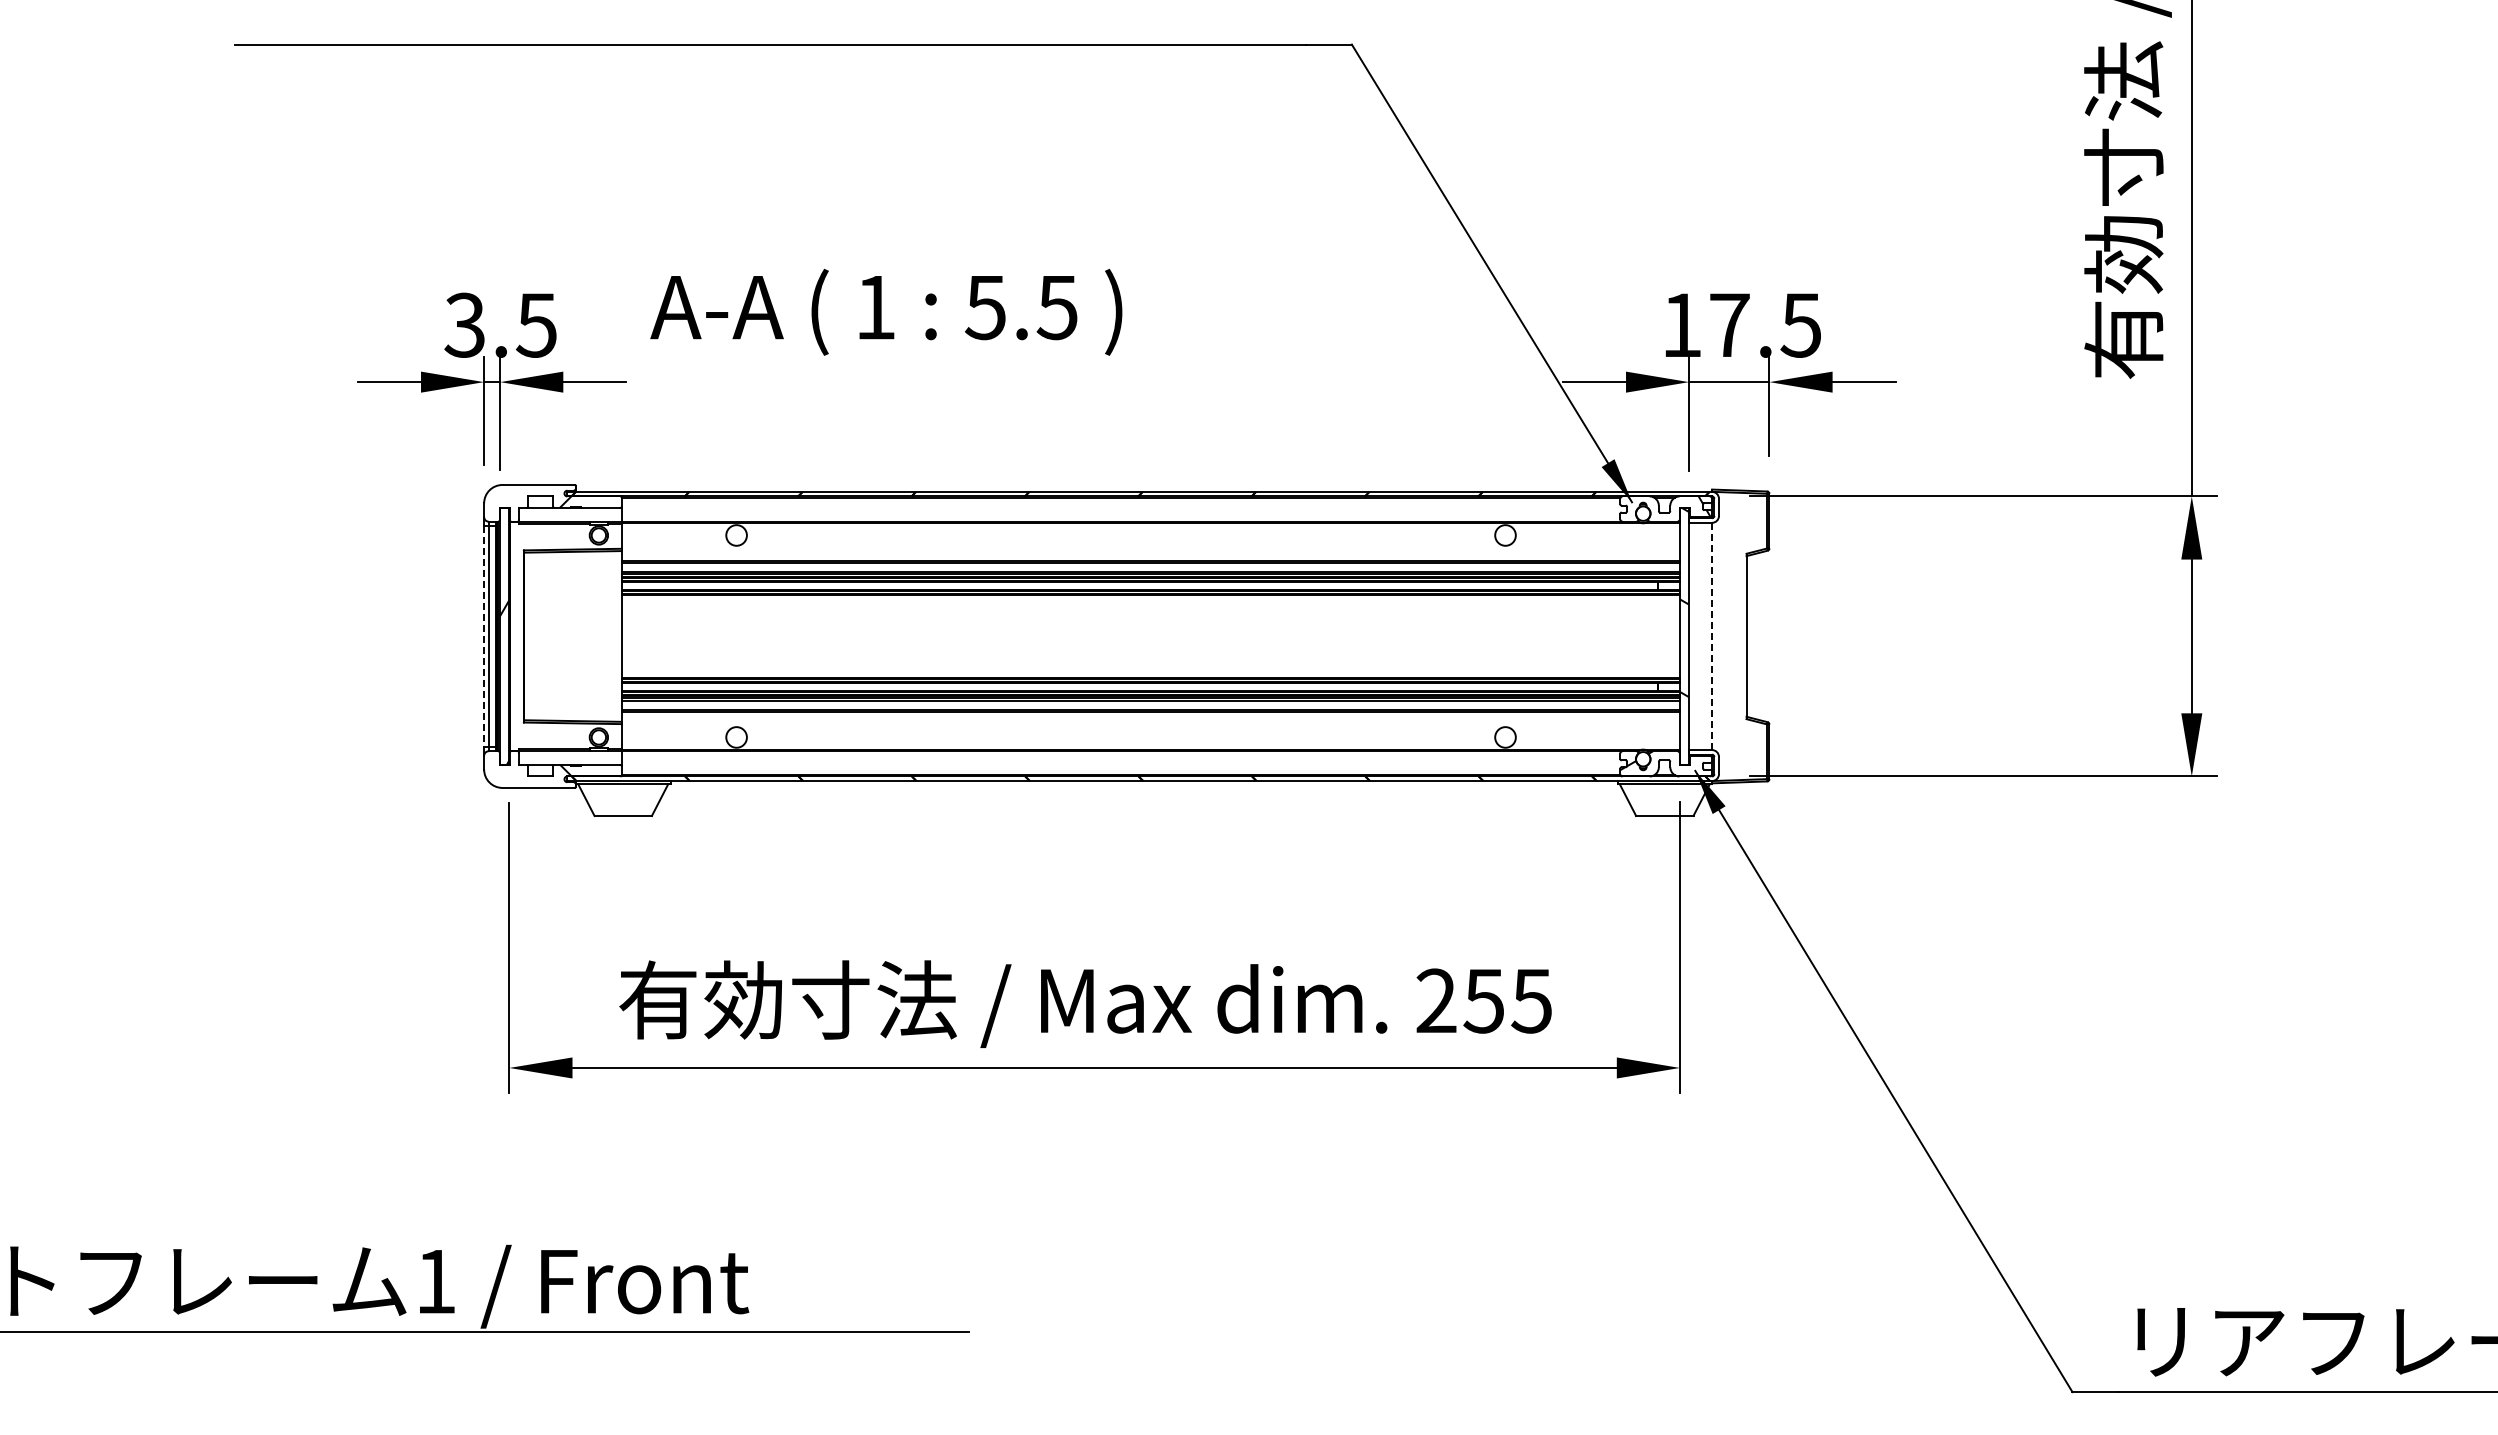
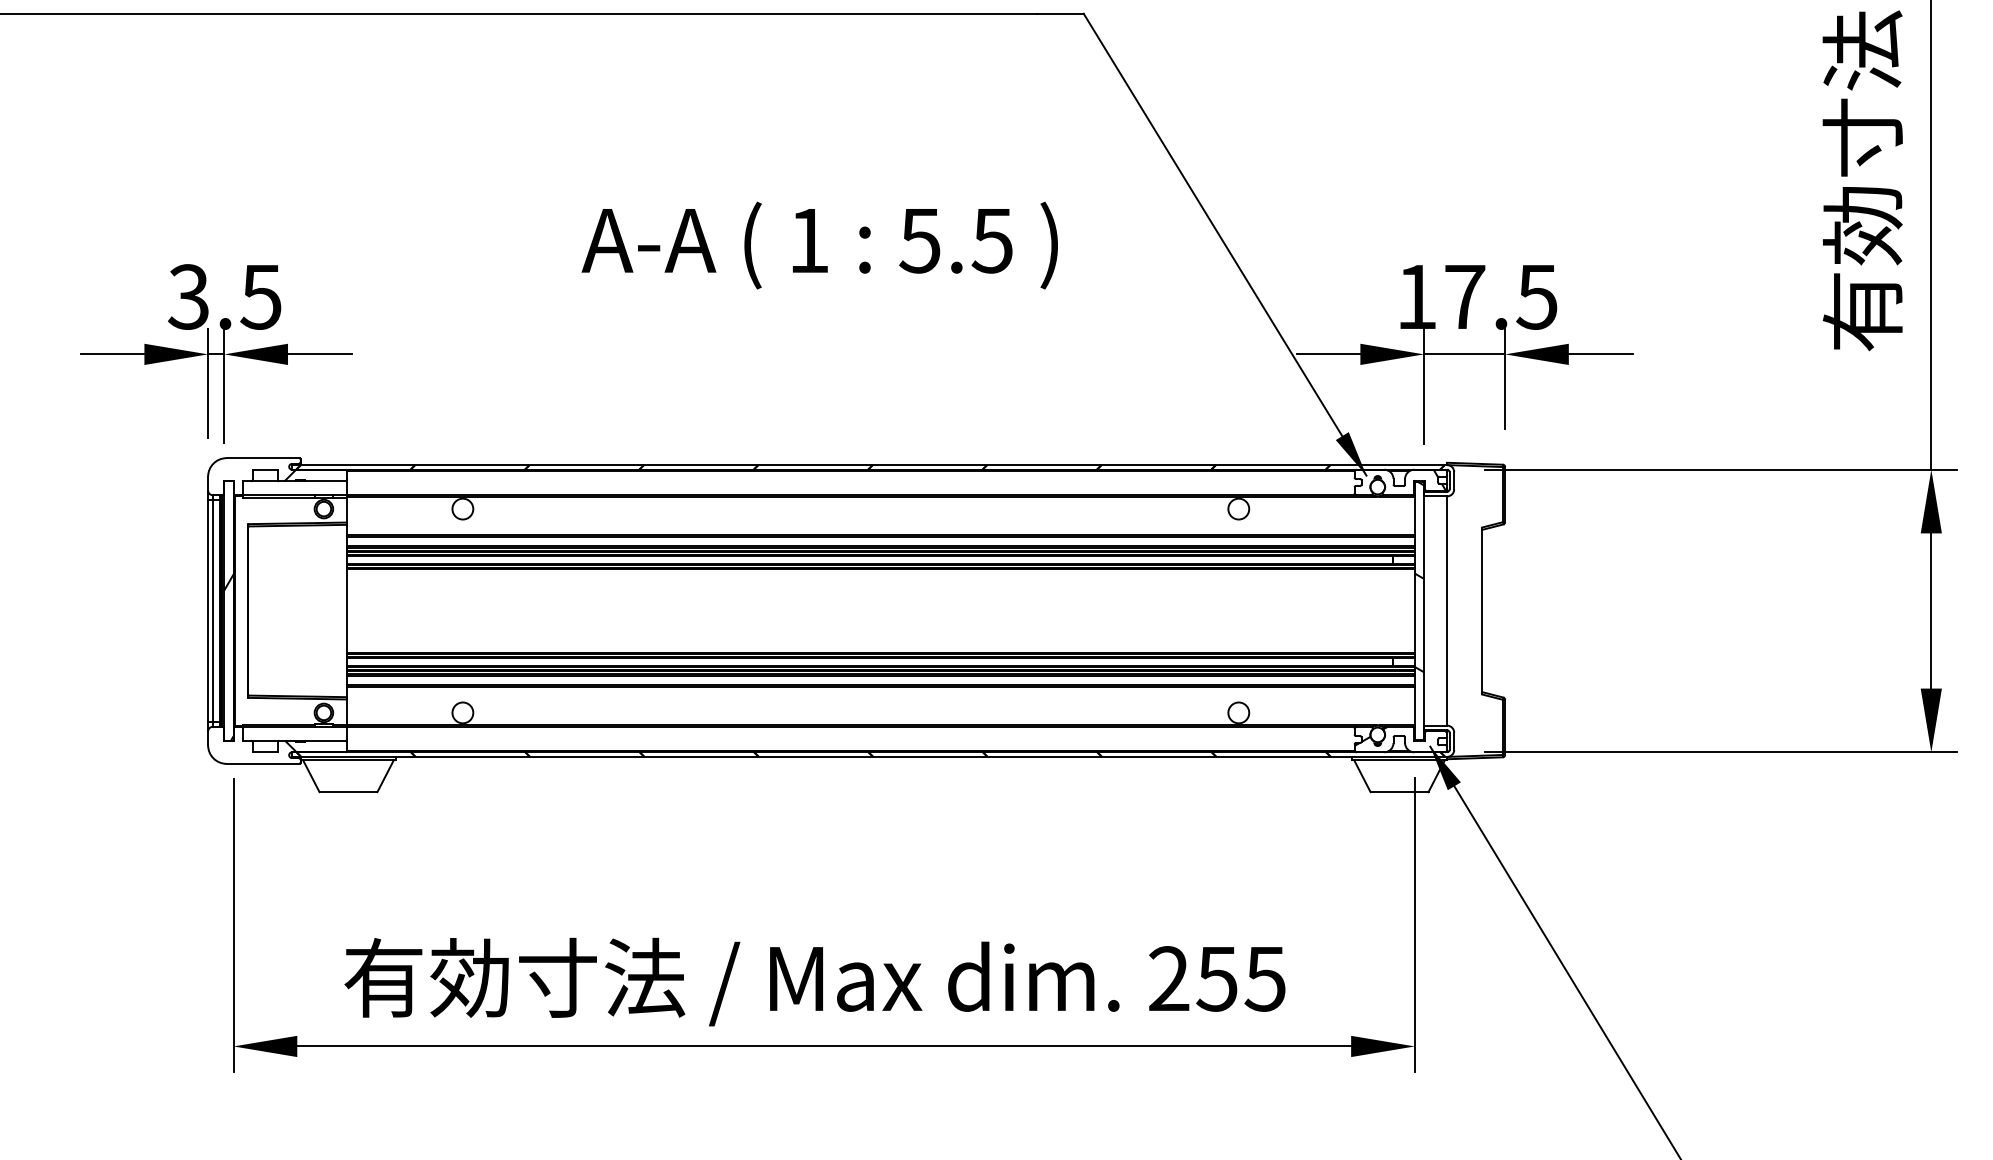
text: (886, 312) -> (819, 245), moved
line: (484, 636) -> (208, 611), dashed -> solid
line: (1712, 636) -> (1447, 611), dashed -> solid

